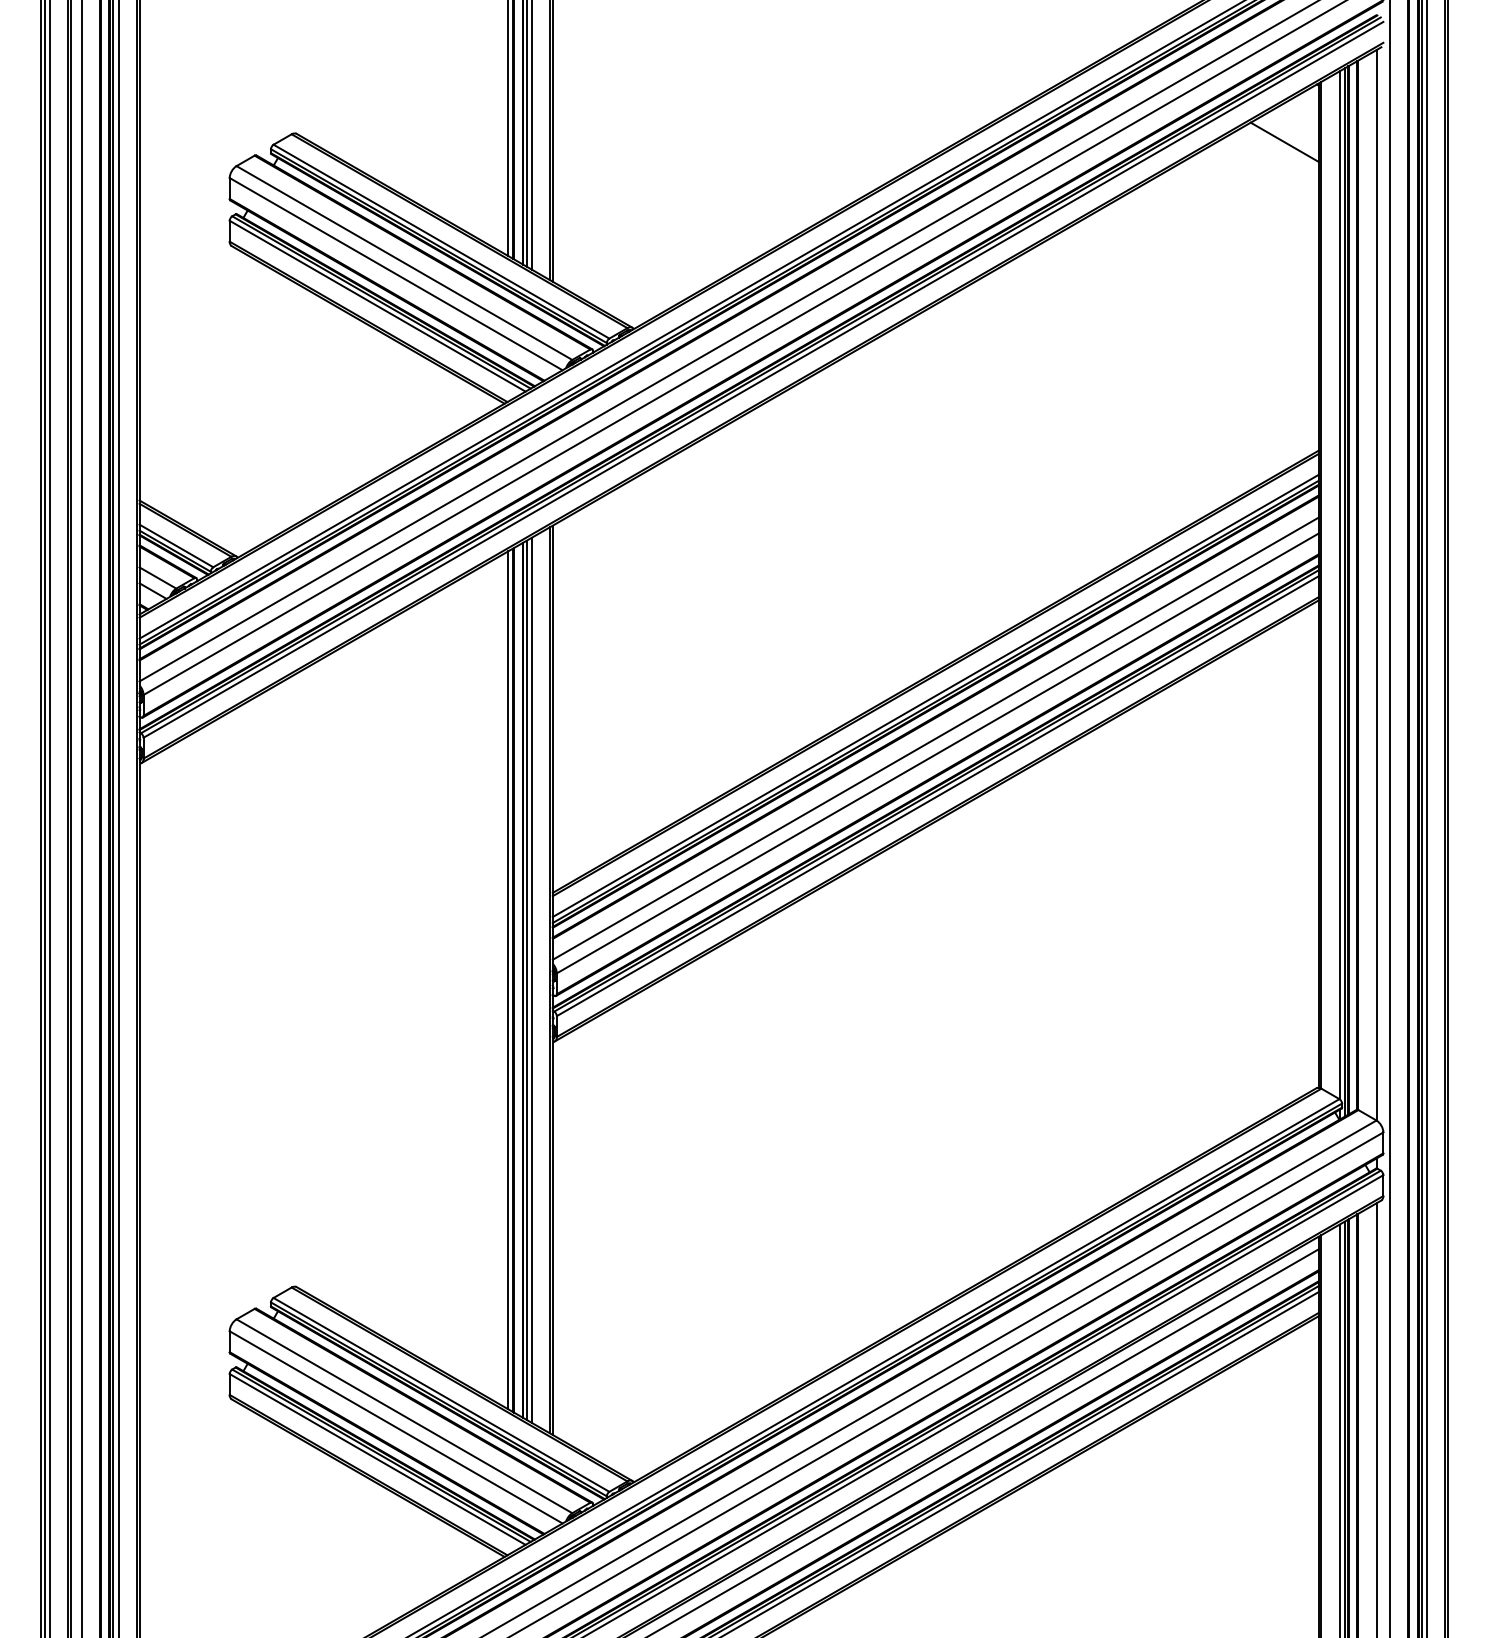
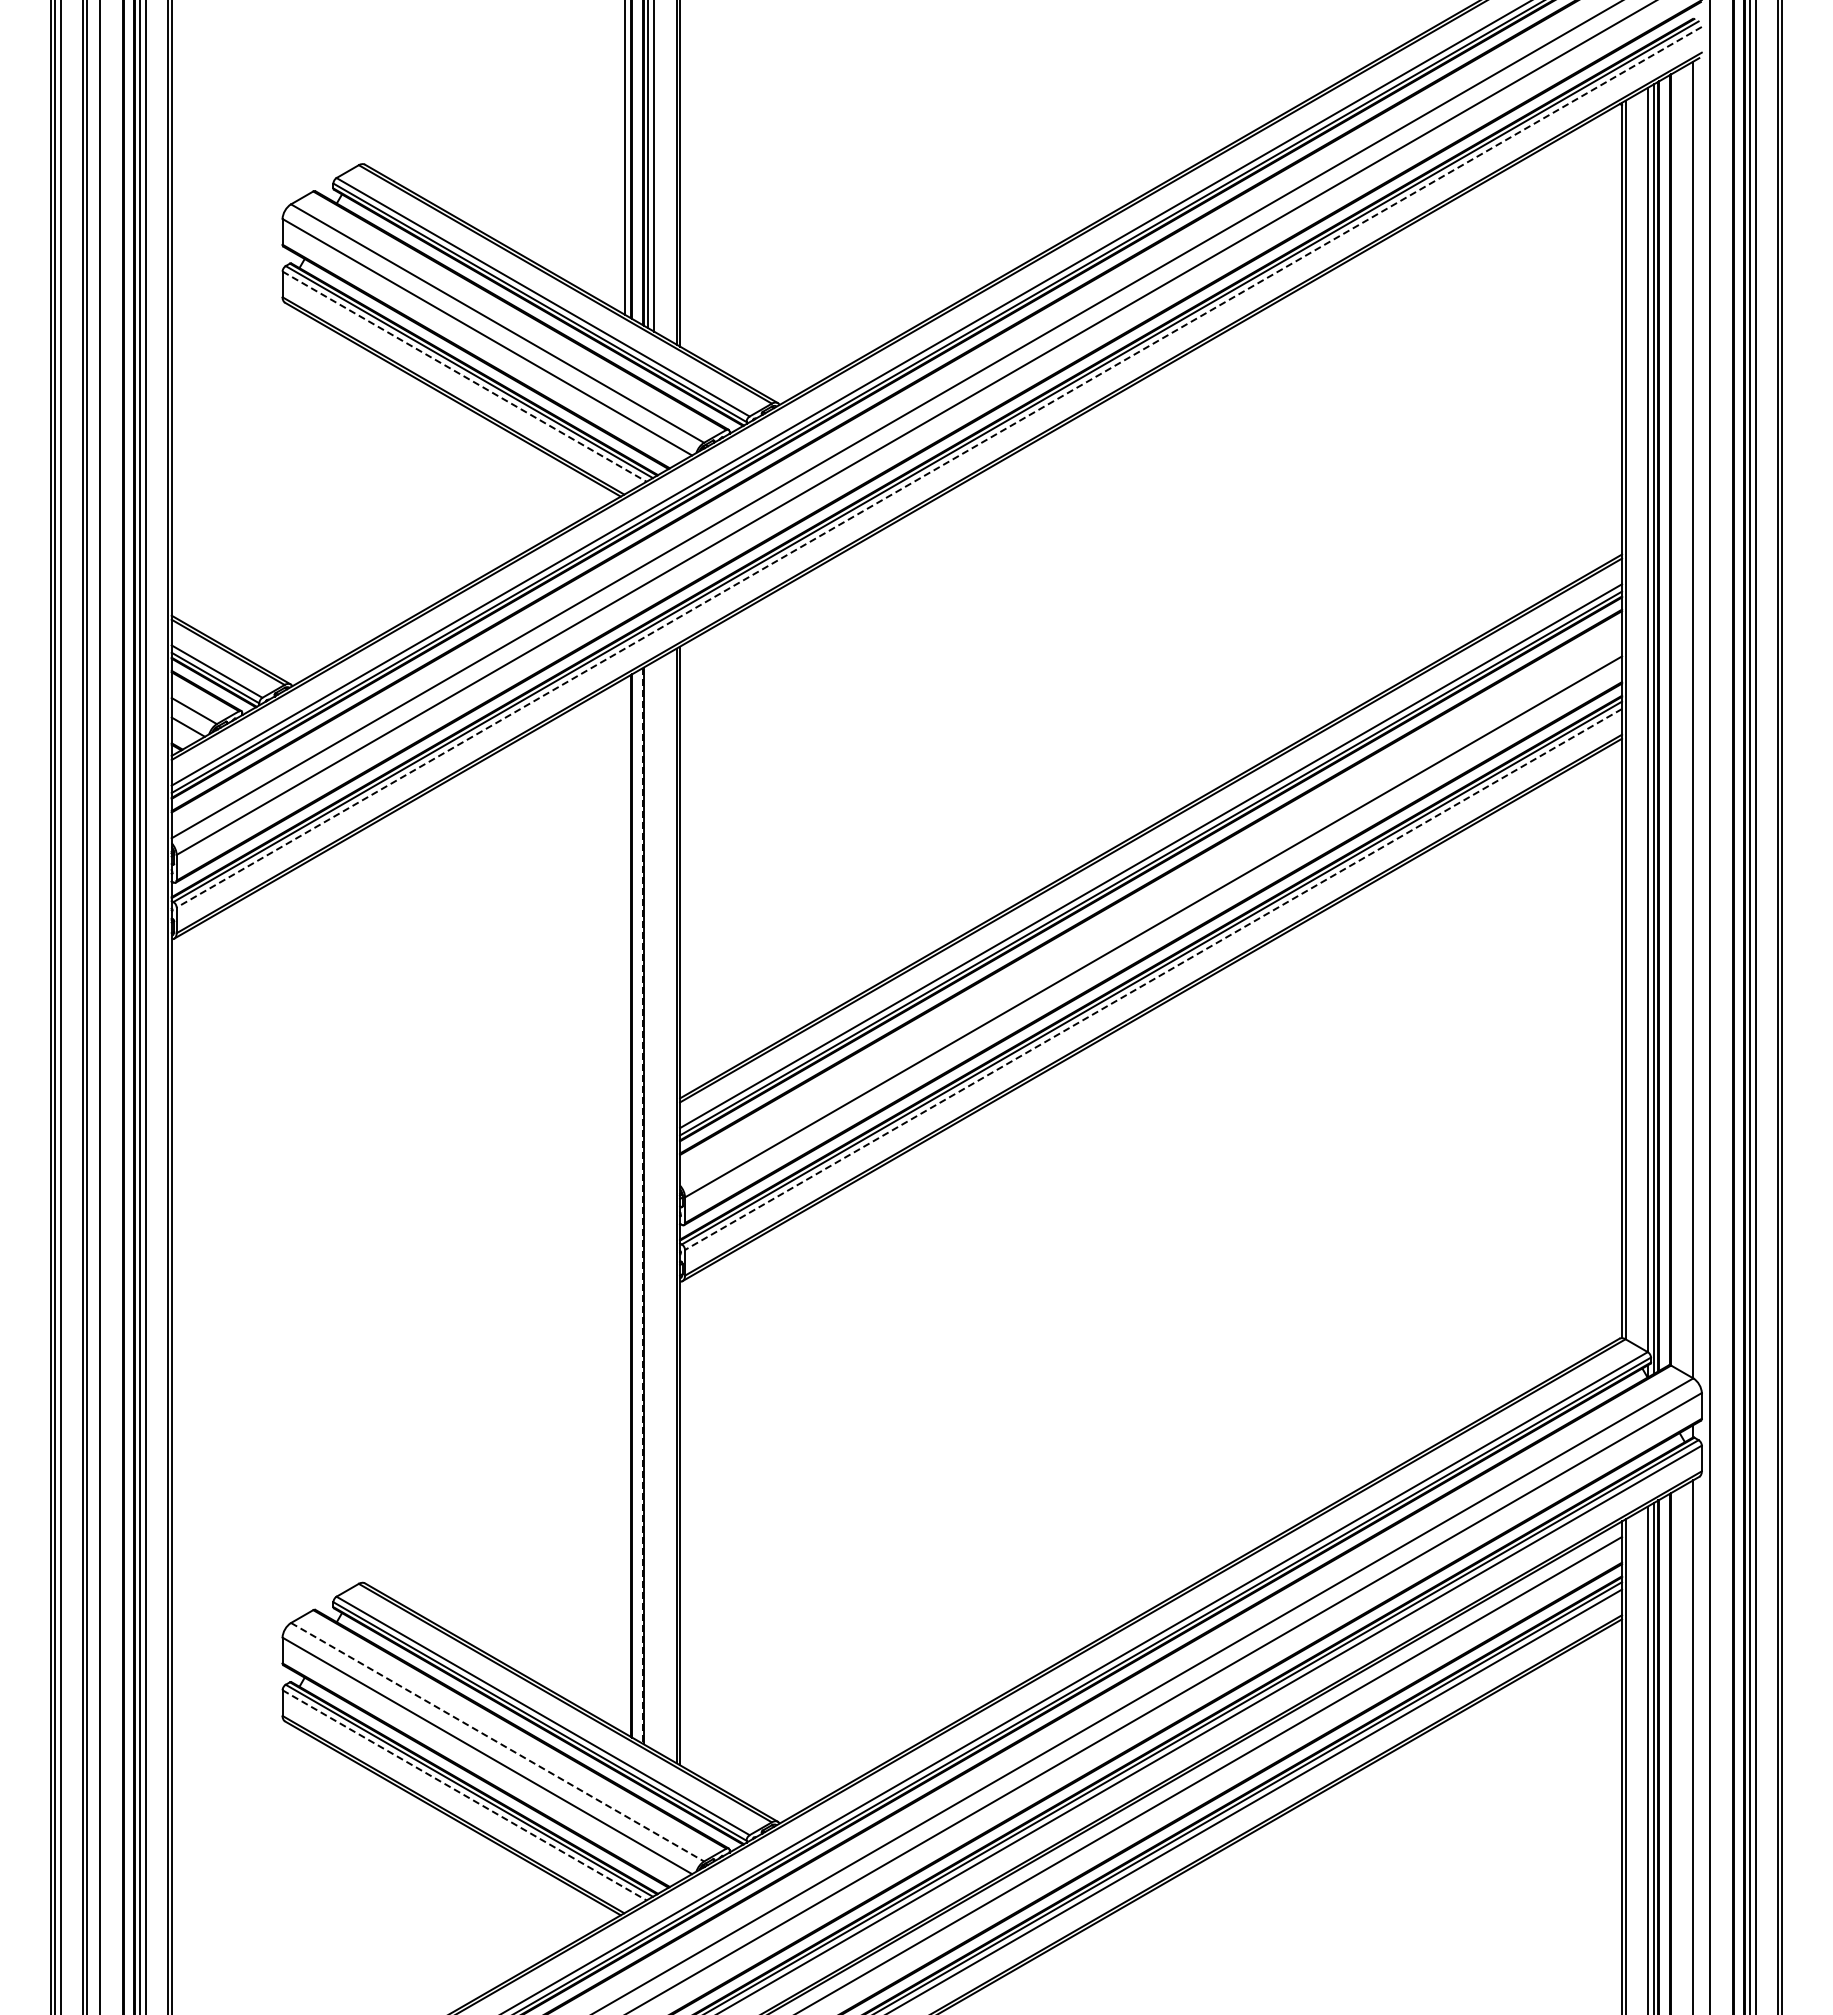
line: (1284, 141) -> (1580, 174), removed
line: (378, 306) -> (465, 376), solid -> dashed
line: (763, 380) -> (939, 467), solid -> dashed
line: (936, 738) -> (1151, 908), removed
line: (937, 796) -> (1153, 979), solid -> dashed
line: (508, 979) -> (625, 1205), removed
line: (522, 979) -> (642, 1205), solid -> dashed
line: (527, 979) -> (648, 1205), removed
line: (532, 979) -> (654, 1205), removed
line: (405, 1416) -> (498, 1742), solid -> dashed
line: (378, 1459) -> (465, 1795), solid -> dashed

